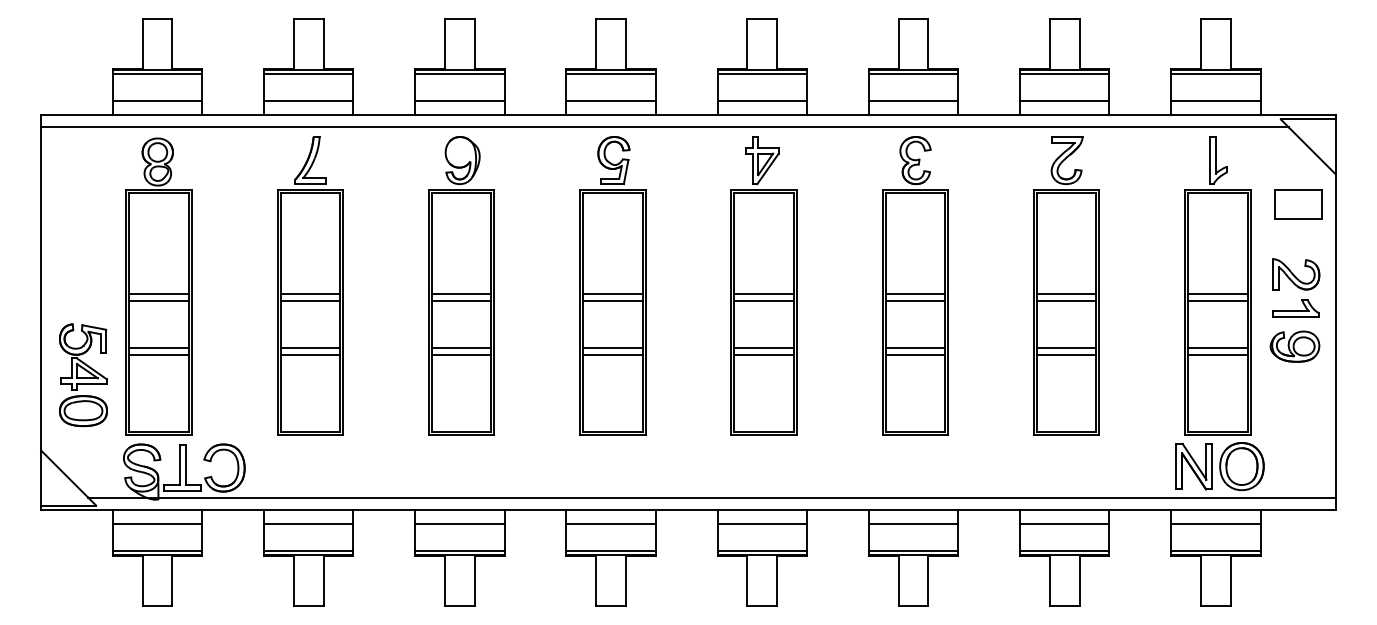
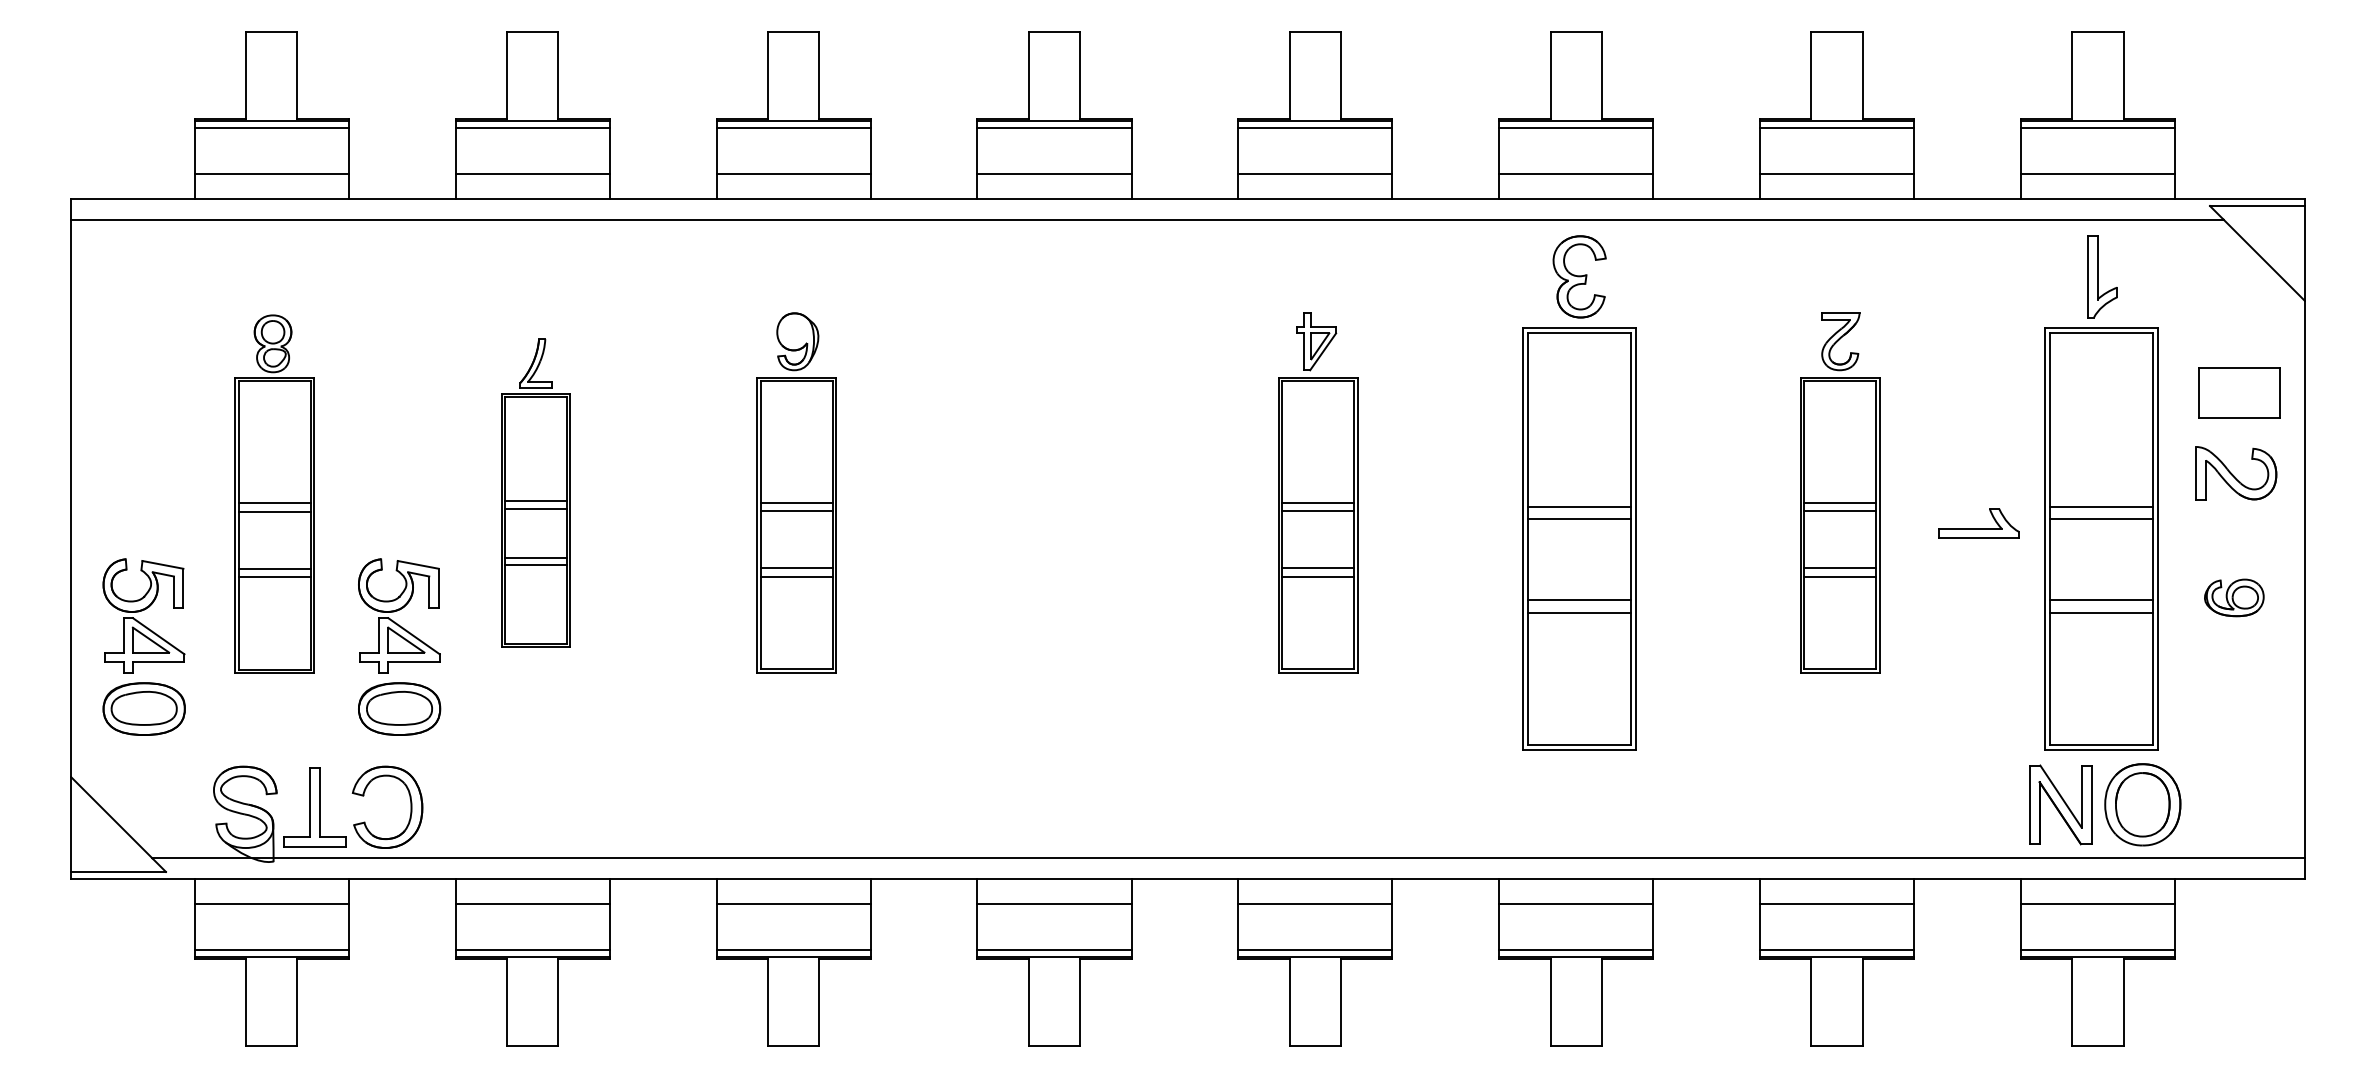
part: (1298, 204) -> (2240, 392), moved
part: (310, 285) -> (535, 492), size x0.6
part: (461, 285) -> (796, 492), size x0.7
part: (612, 285) -> (1056, 492), removed
part: (763, 285) -> (1317, 492), size x0.7
part: (1066, 285) -> (1840, 492), size x0.7
part: (158, 286) -> (273, 494), size x0.7
part: (1295, 308) -> (1978, 523), moved
part: (1294, 346) -> (2233, 597), size x0.7
part: (231, 375) -> (399, 647), added

